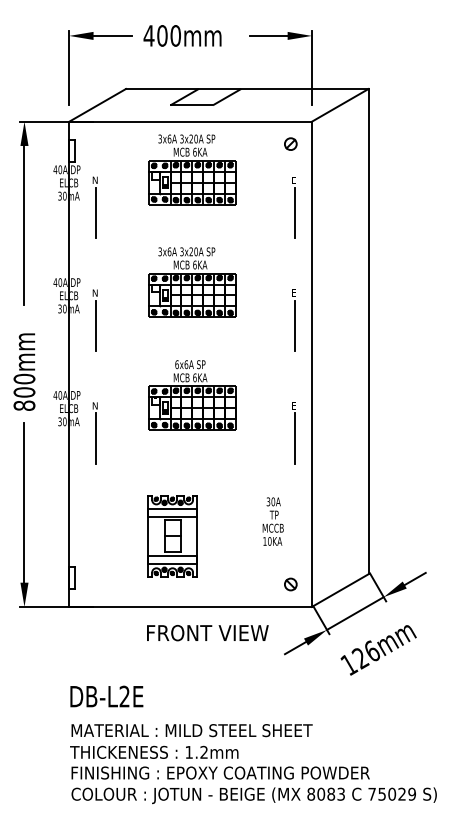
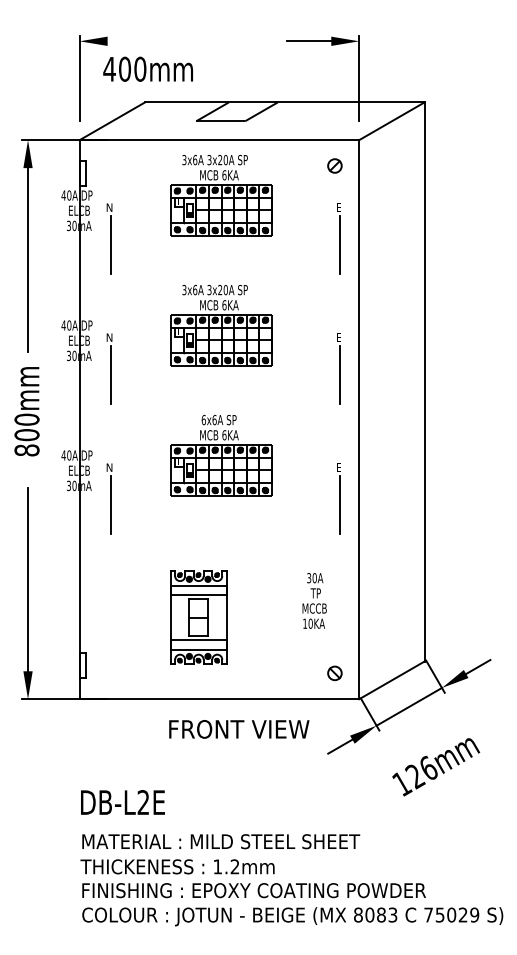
text: (181, 35) -> (147, 68), moved
line: (112, 36) -> (129, 41), removed
text: (24, 371) -> (26, 411), moved
text: (378, 650) -> (436, 767), moved

